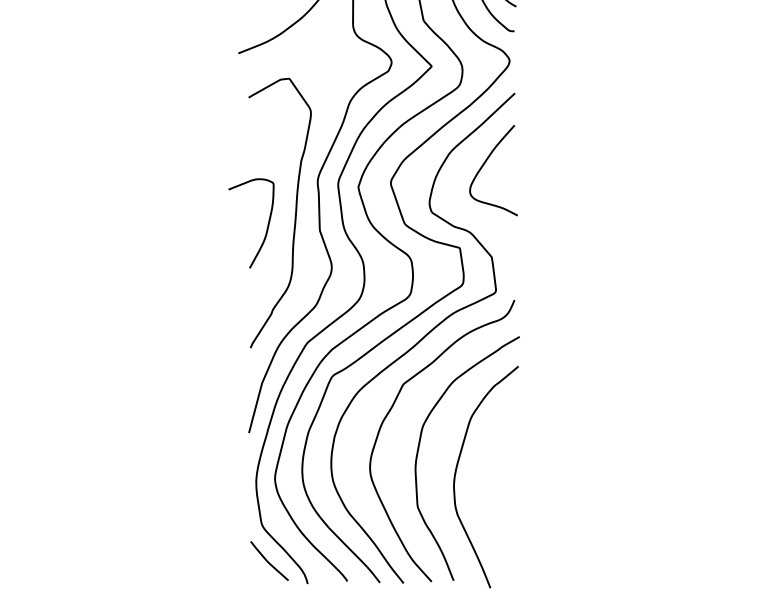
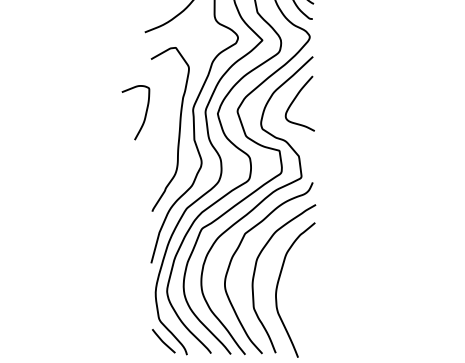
curve: (265, 227) -> (144, 115), moved

